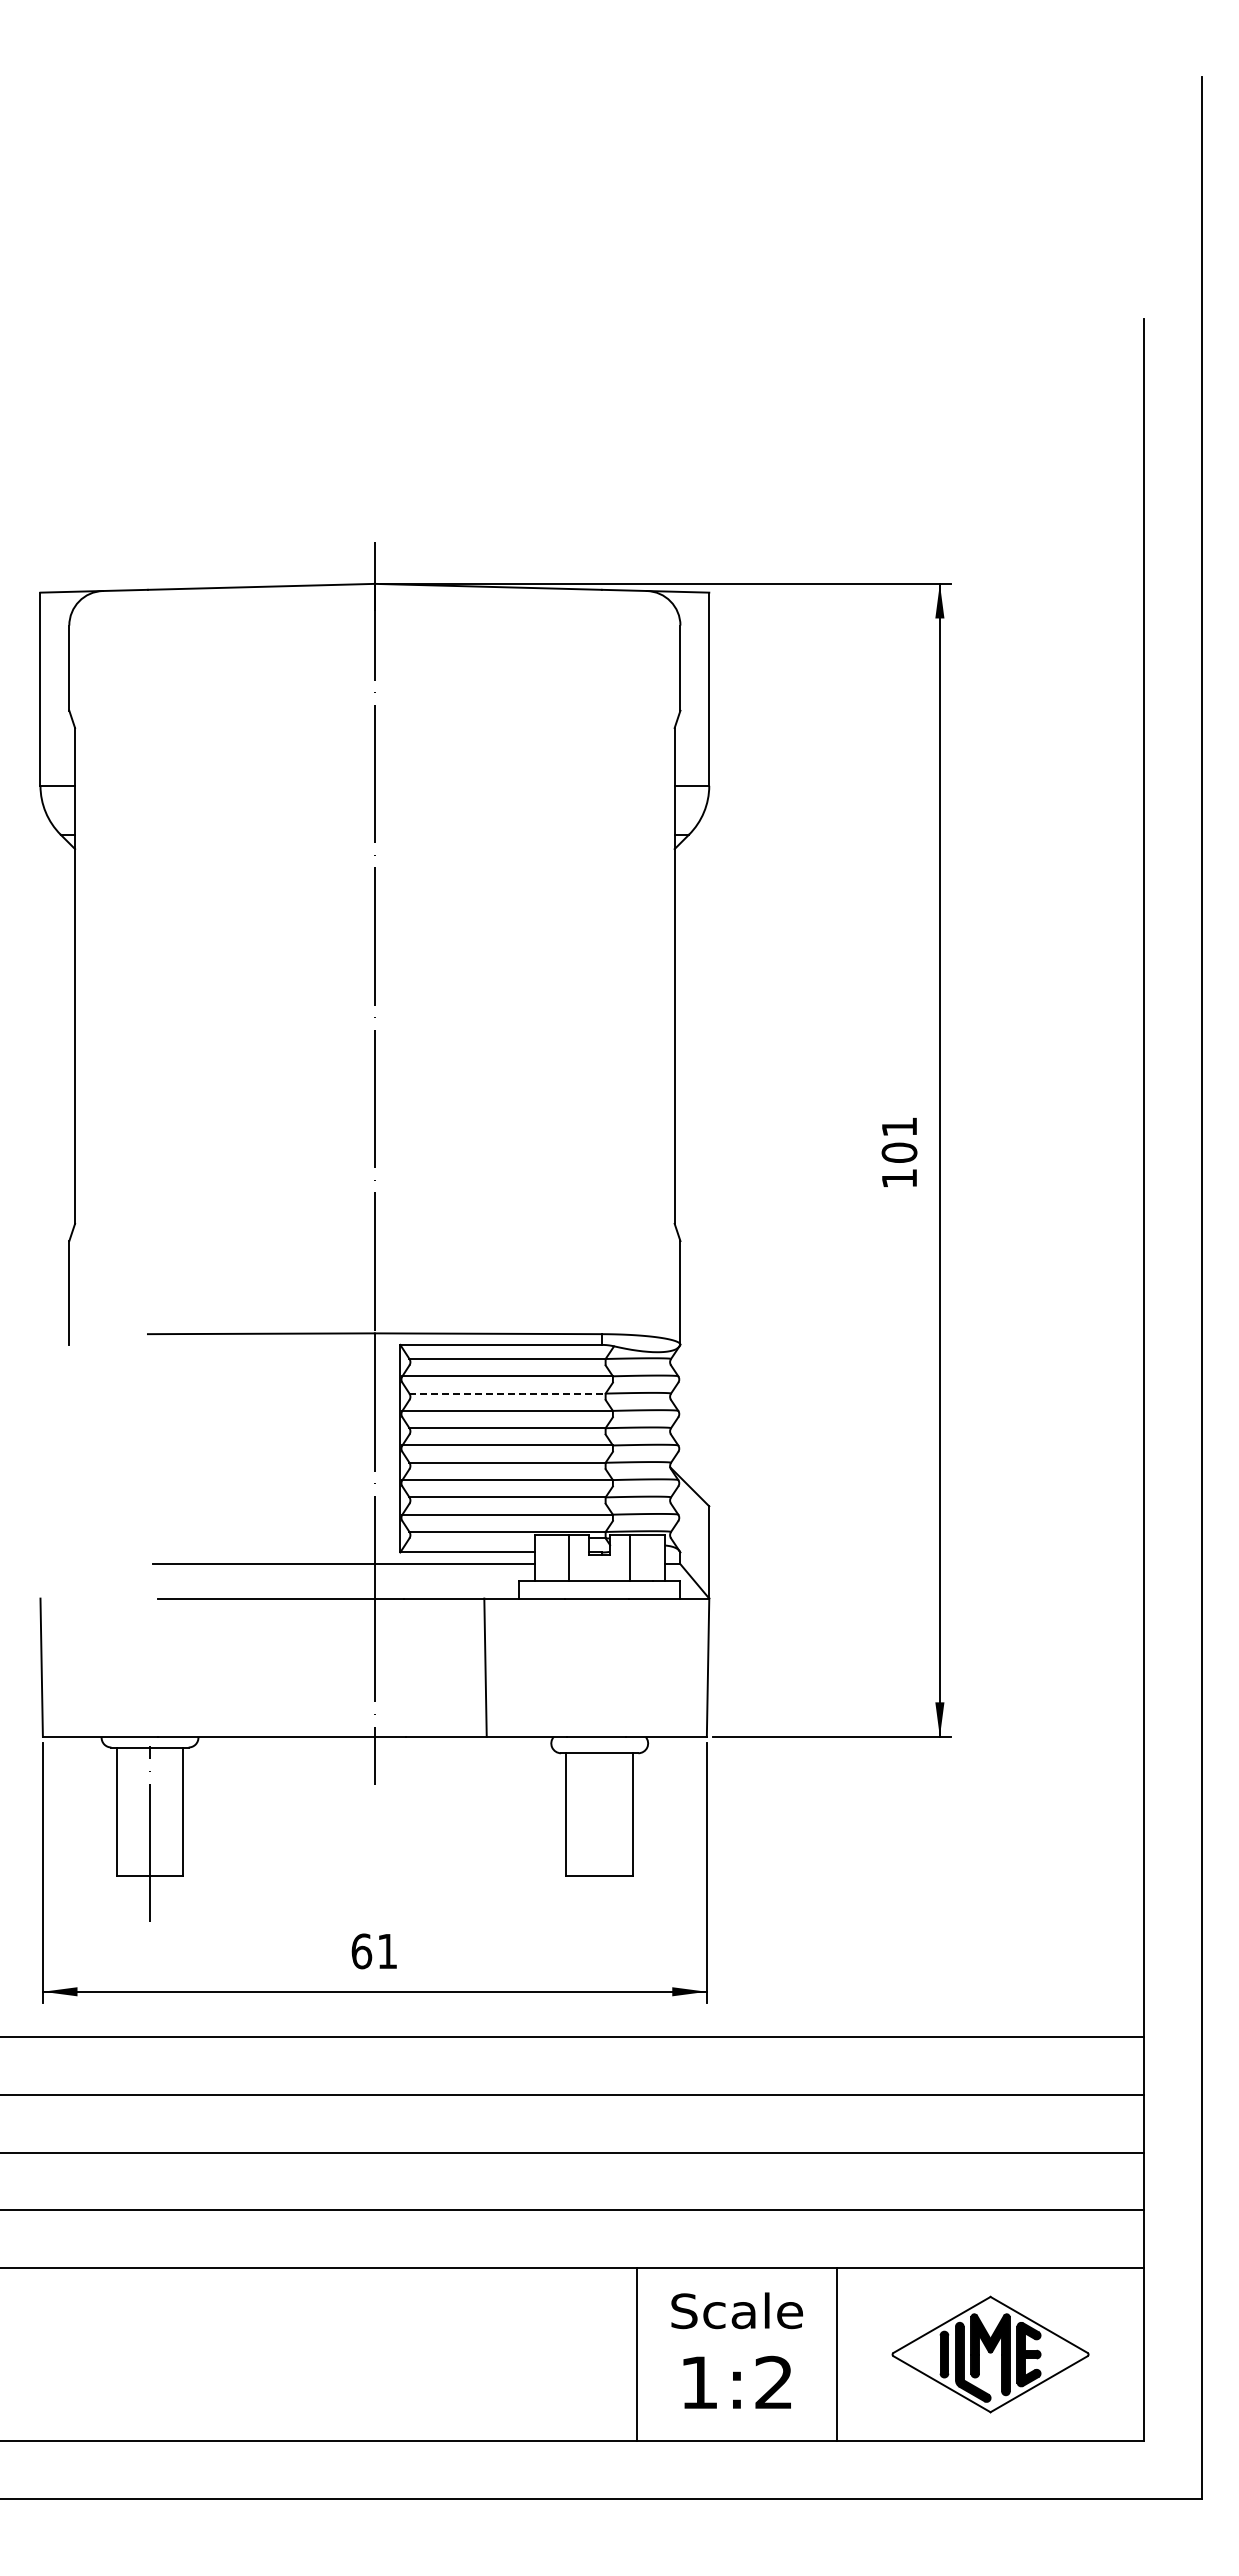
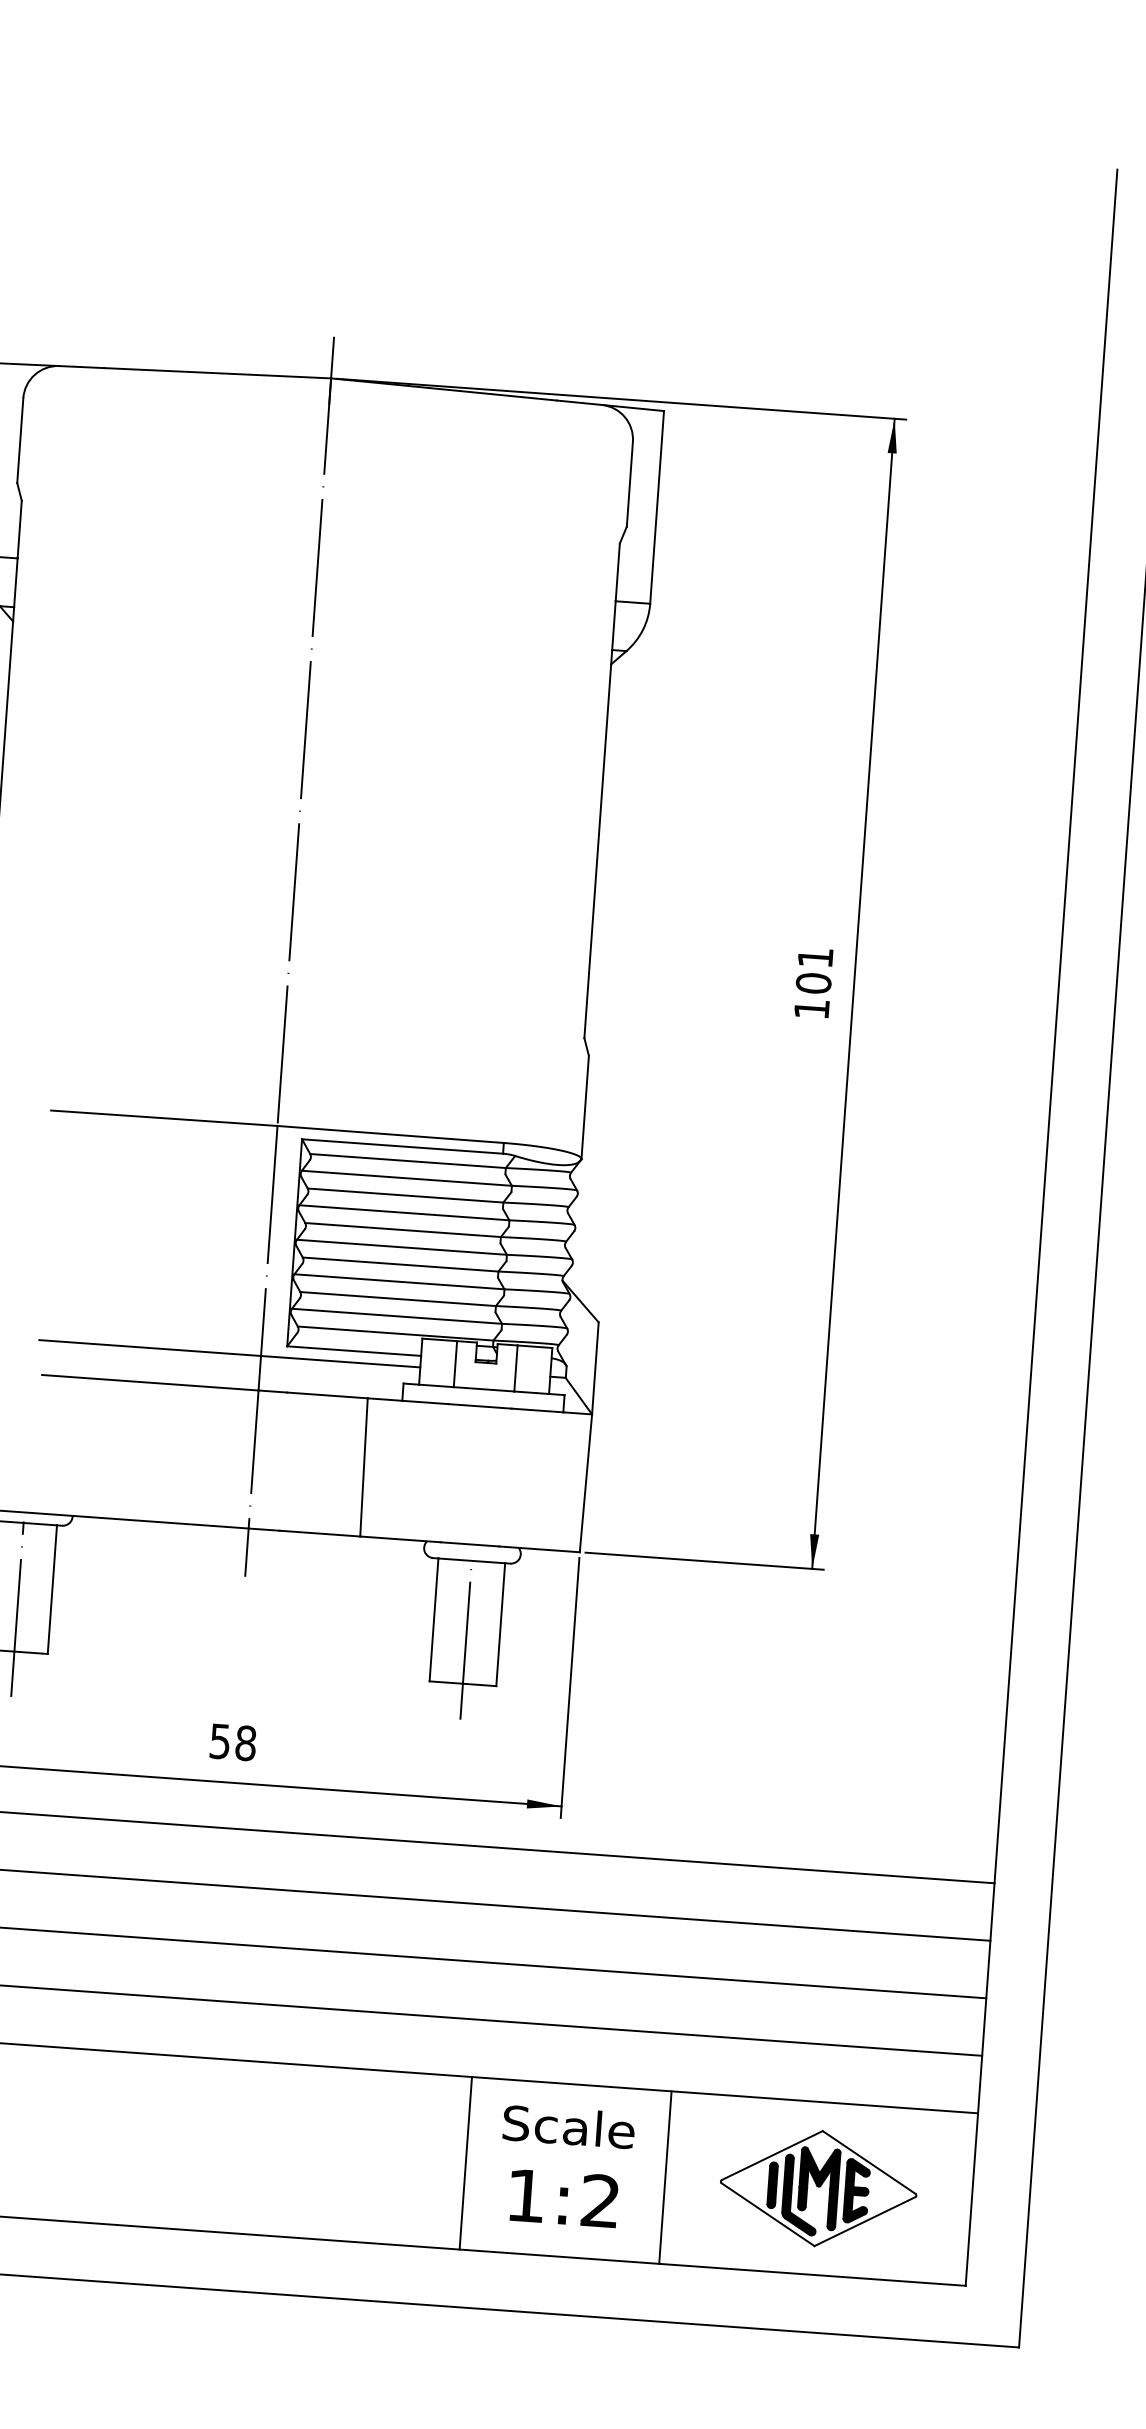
line: (508, 1393) -> (406, 1195), dashed -> solid
line: (599, 1831) -> (465, 1638), added
text: (374, 1951) -> (232, 1742), 61 -> 58

